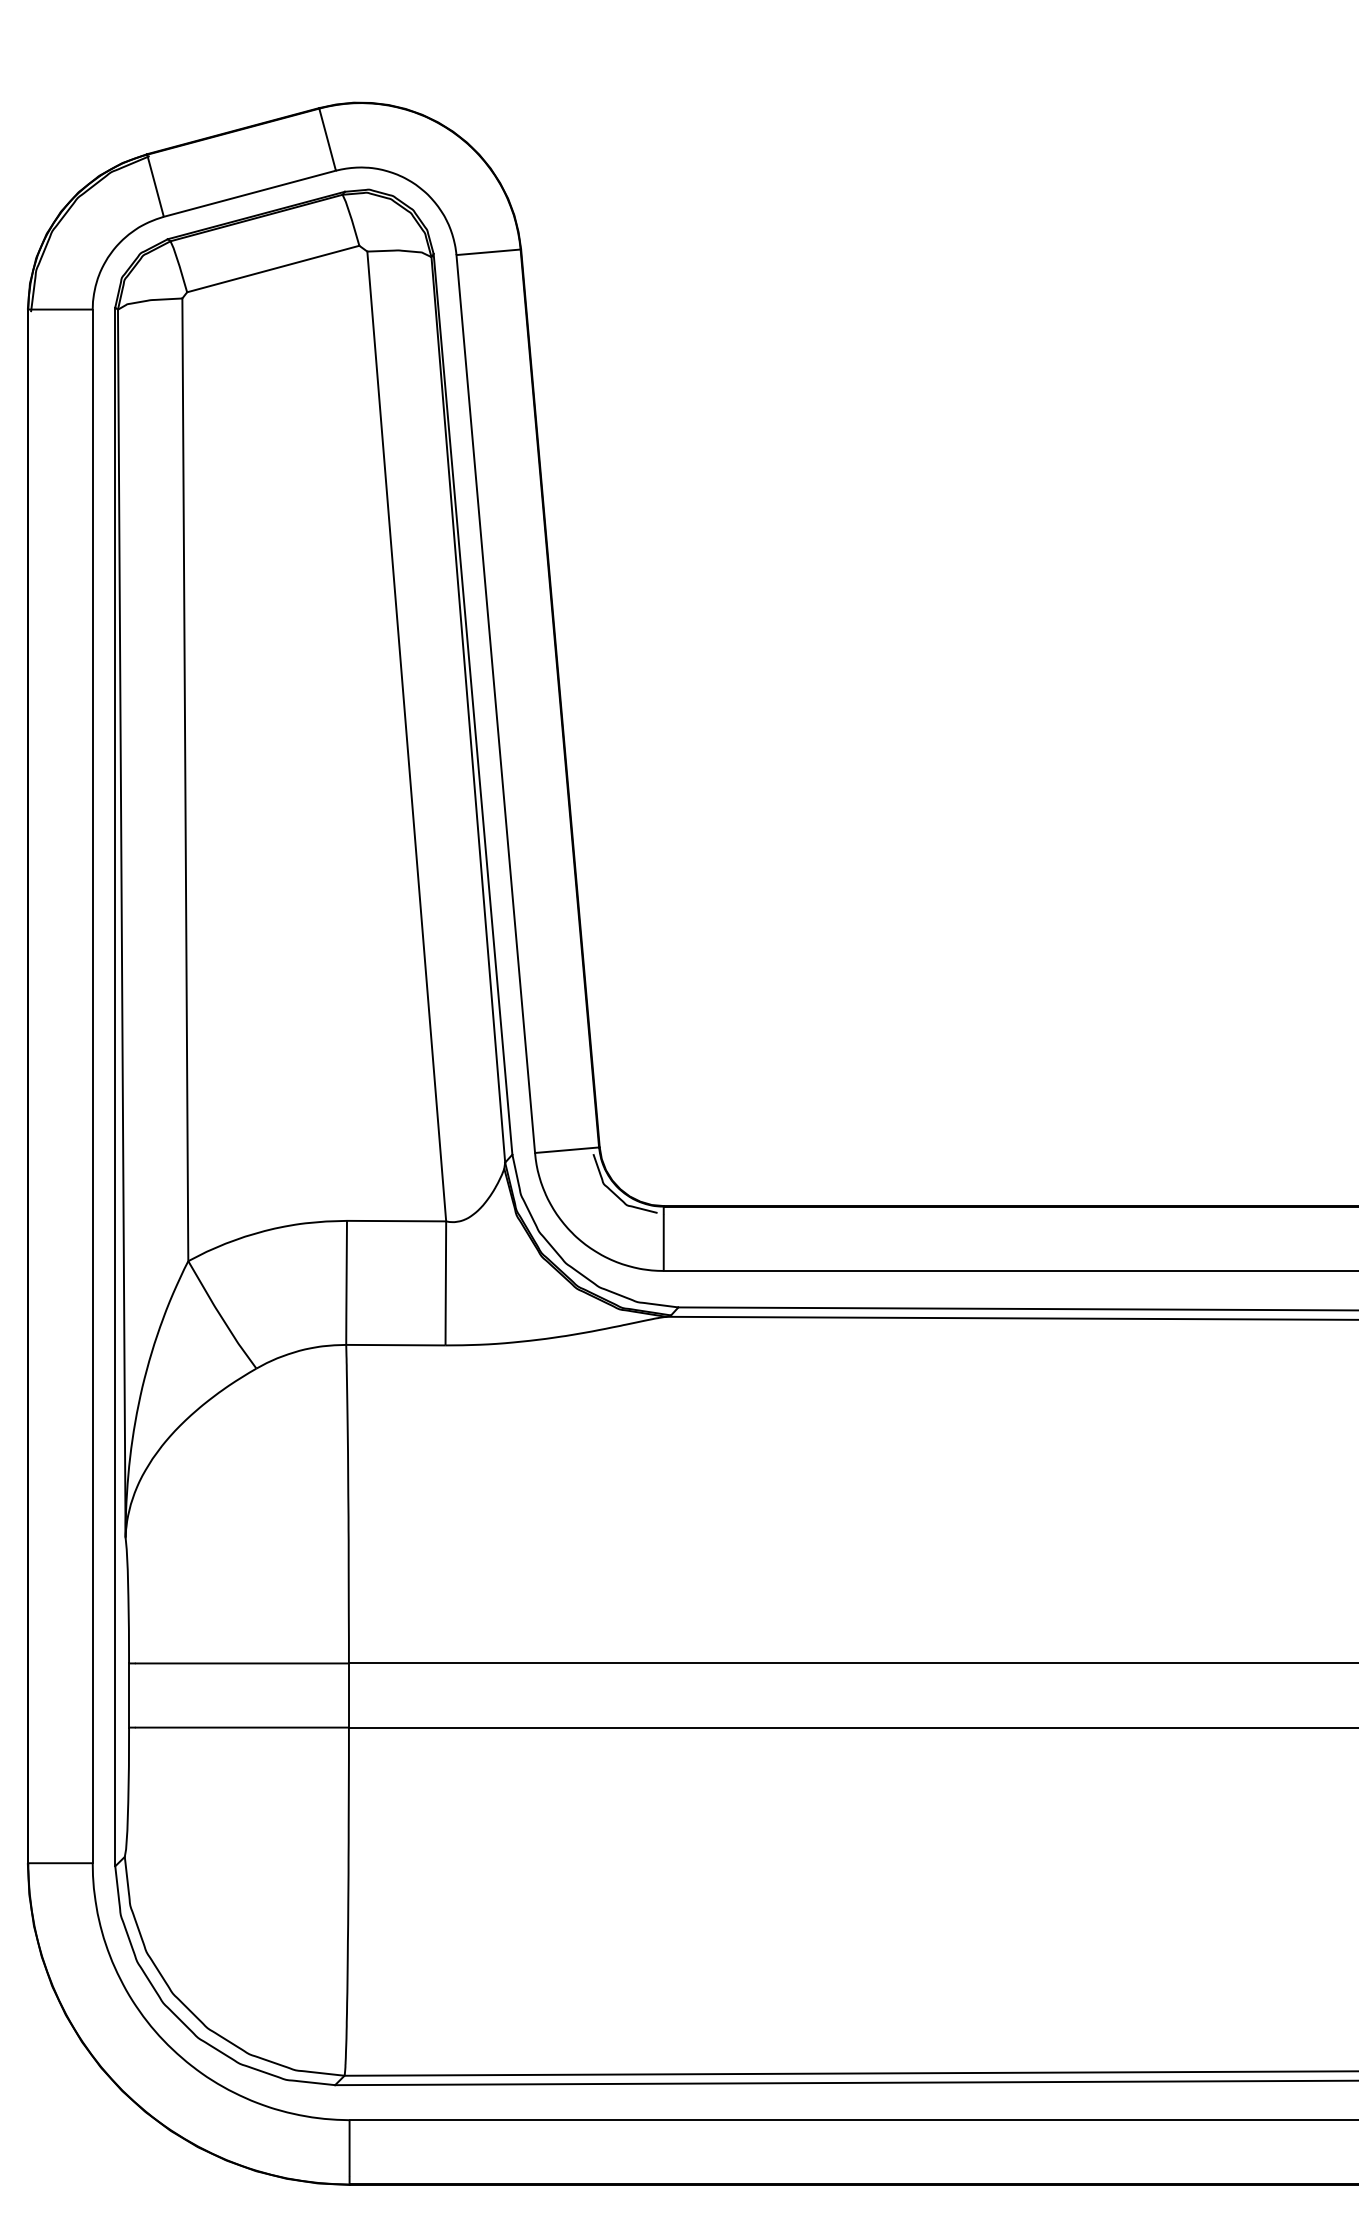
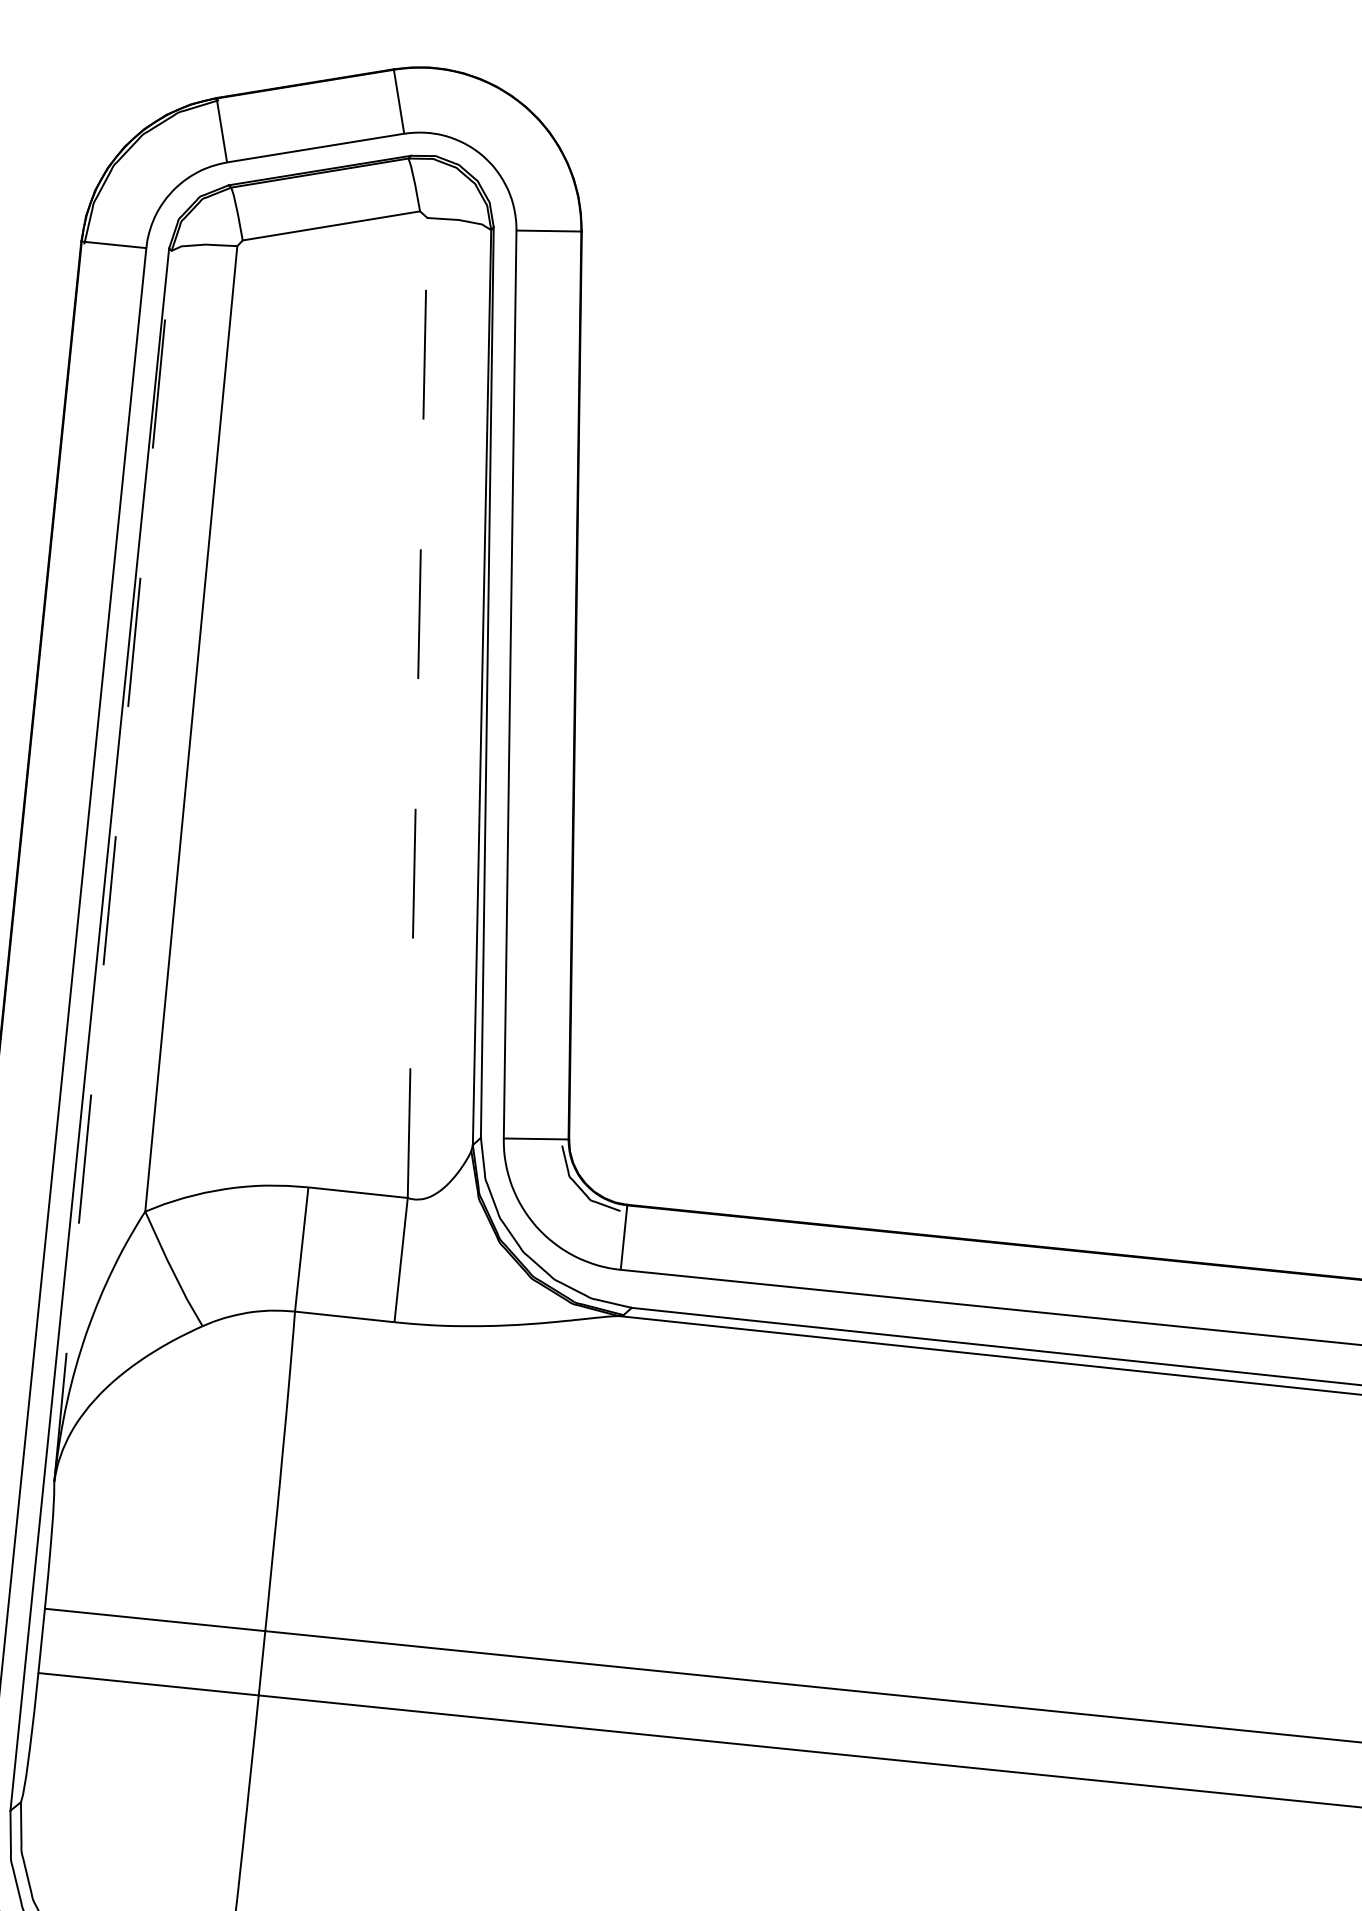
line: (406, 735) -> (417, 706), solid -> dashed
line: (121, 923) -> (112, 866), solid -> dashed

